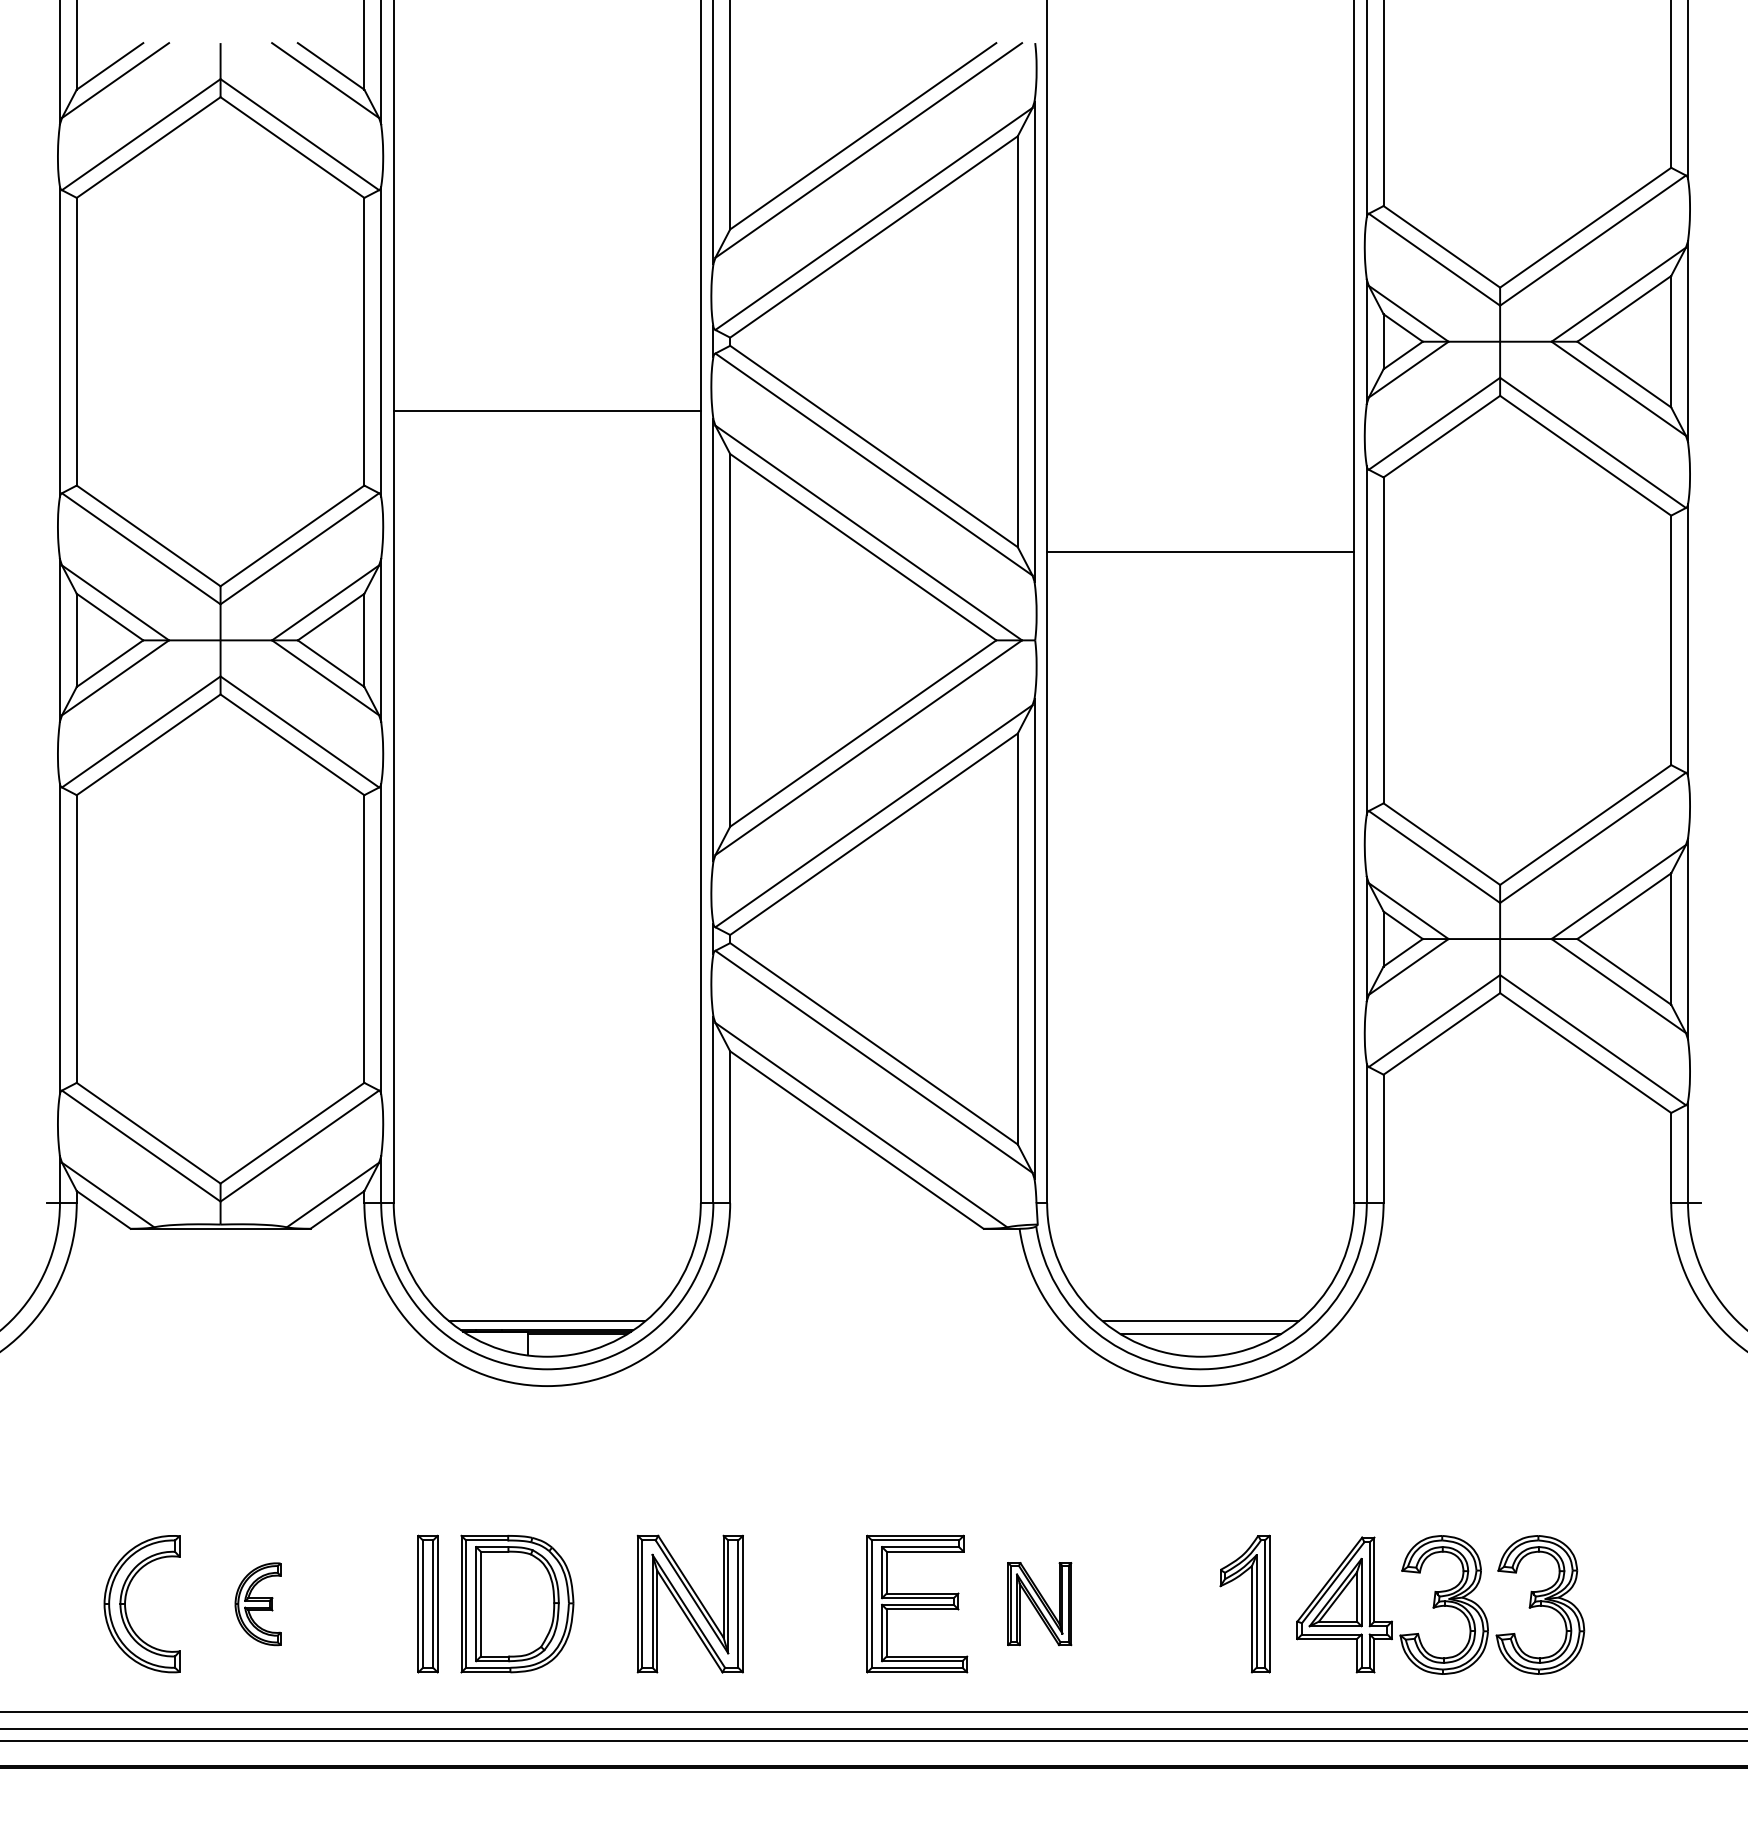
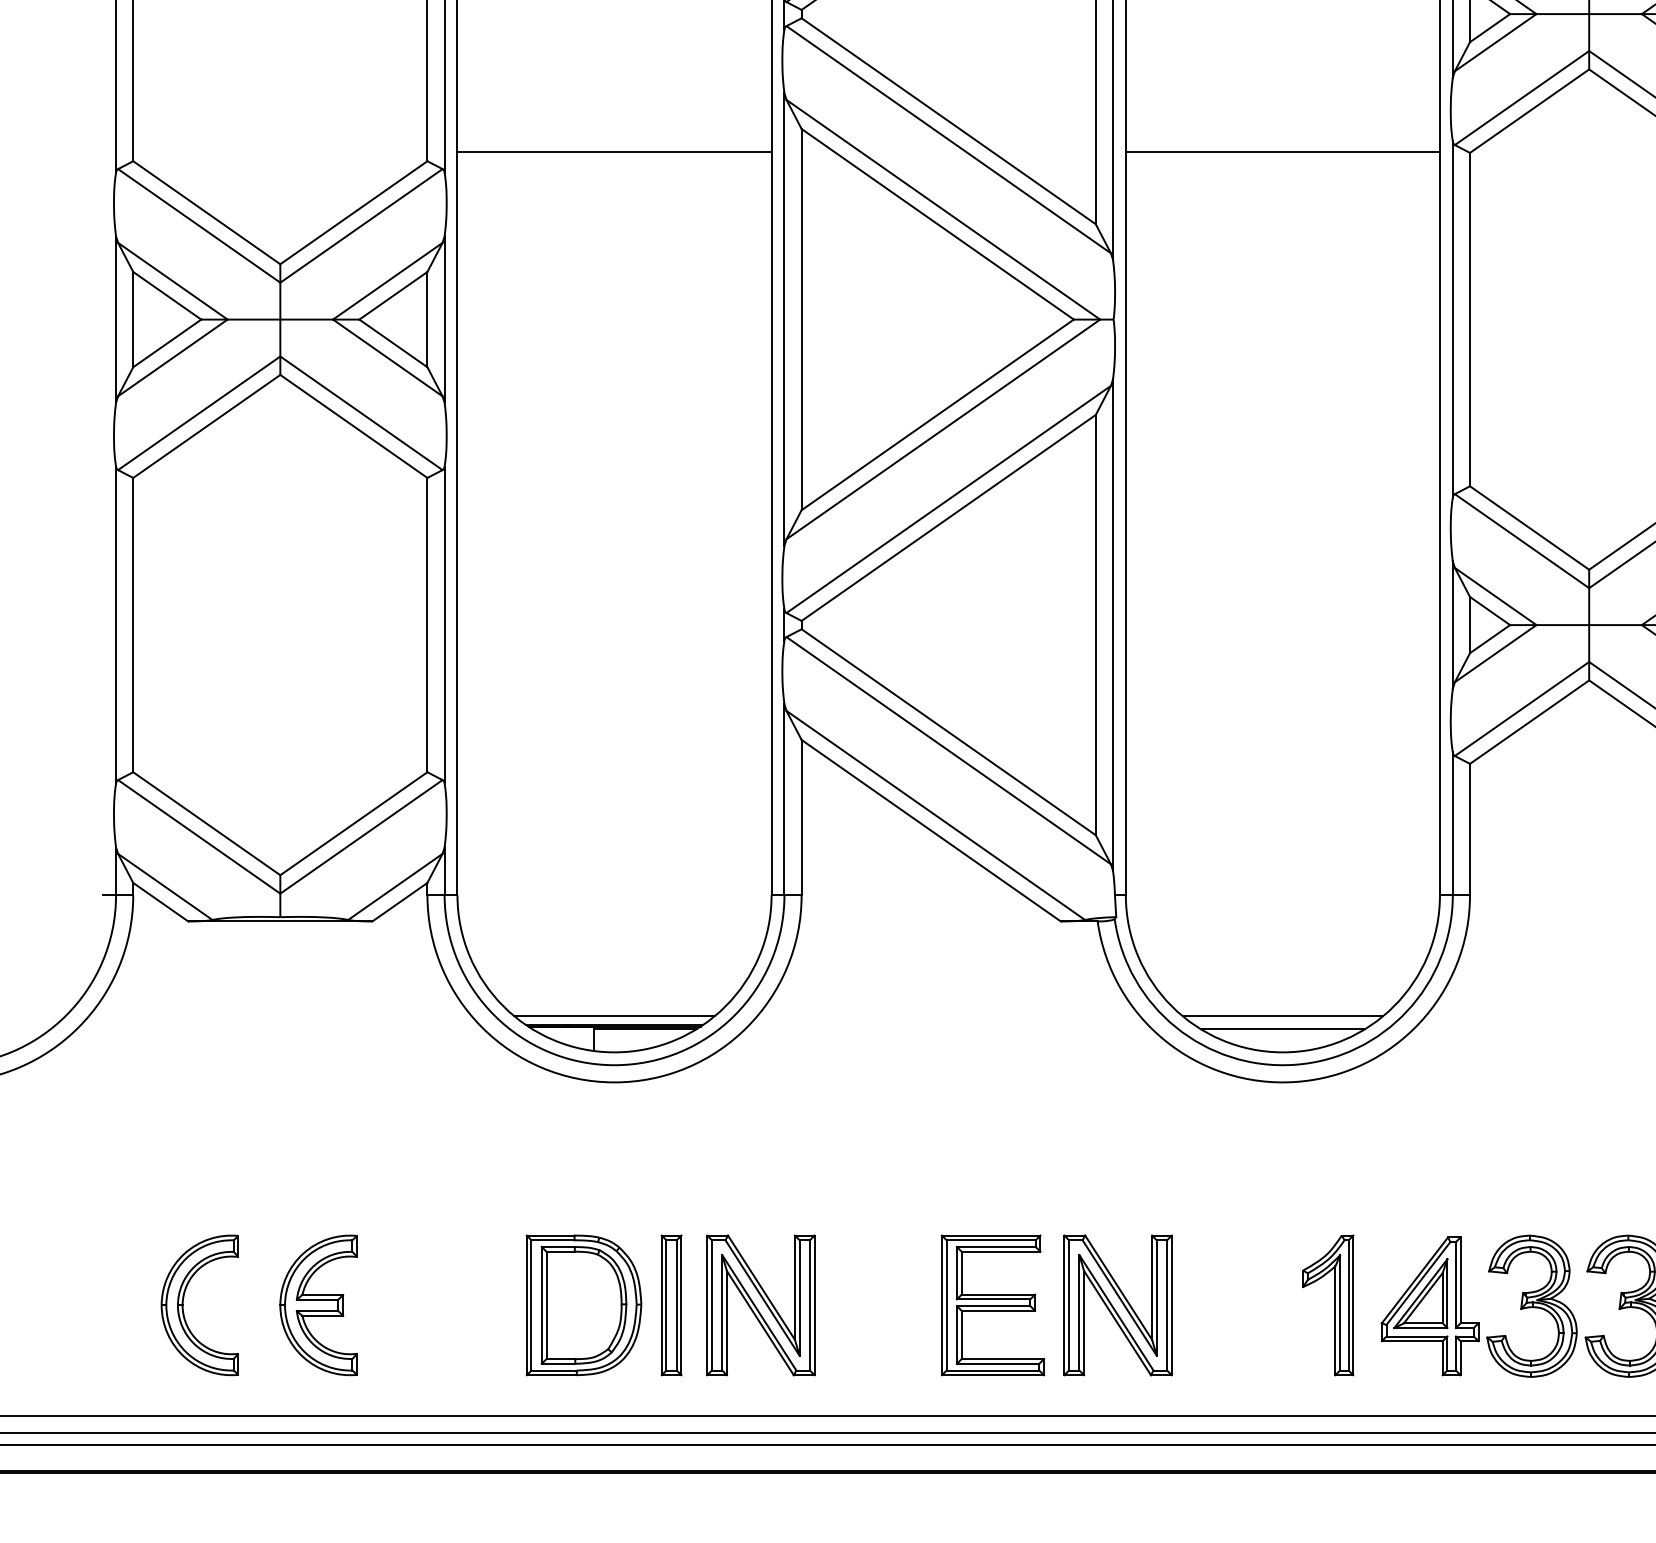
line: (546, 410) -> (613, 151), moved
line: (1200, 551) -> (1282, 151), moved
part: (427, 1603) -> (671, 1304), moved
part: (1039, 1603) -> (1118, 1304), size x1.67
part: (257, 1604) -> (318, 1305), size x1.67

